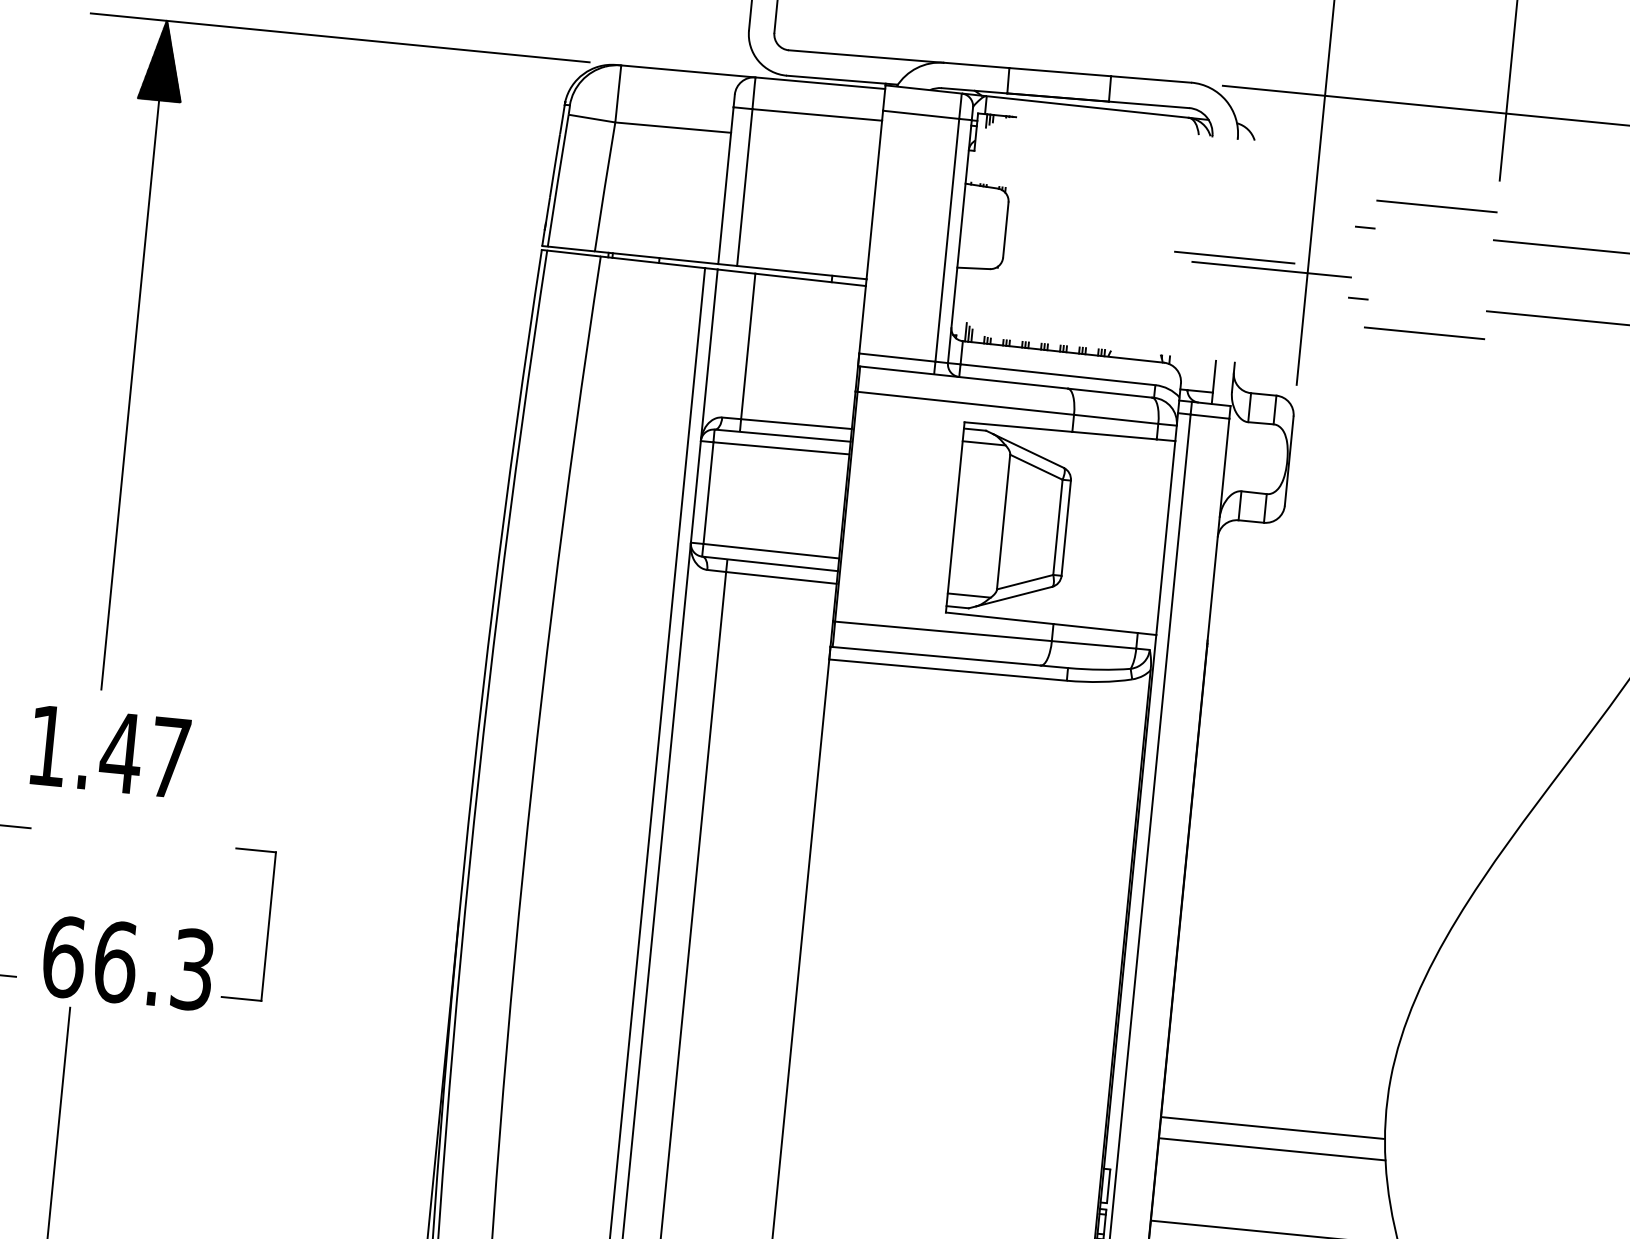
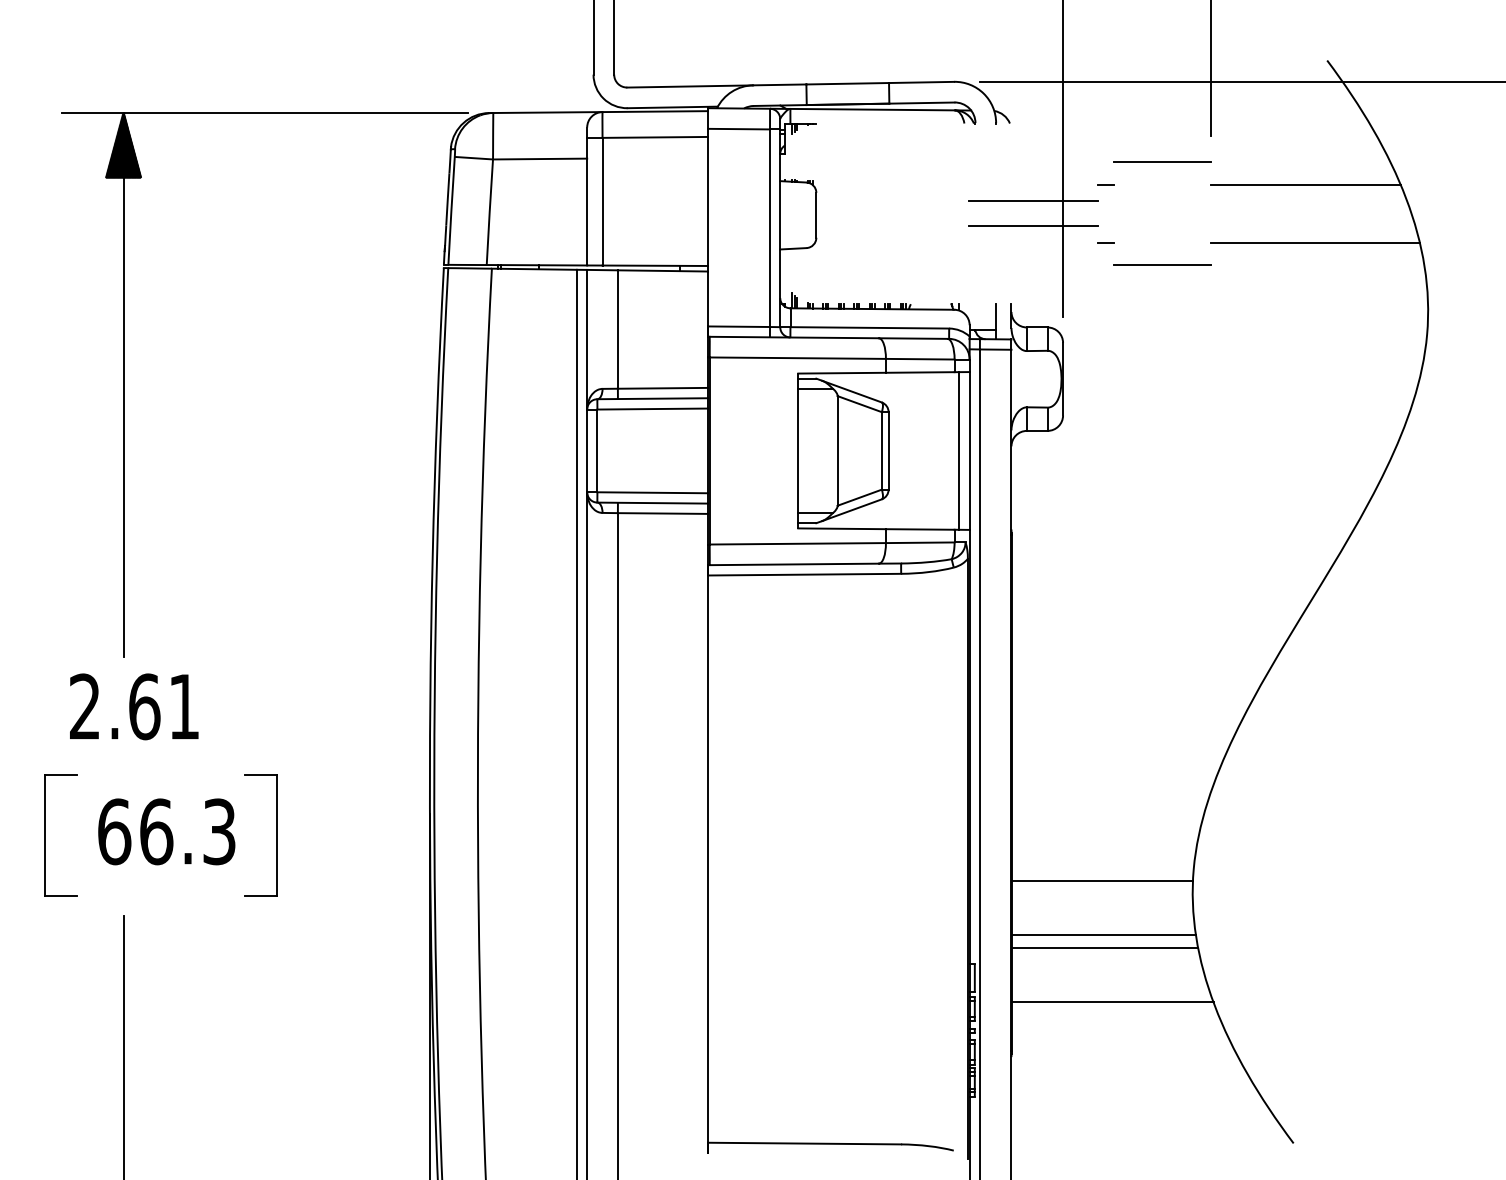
line: (1274, 239) -> (1033, 201), added
line: (1235, 256) -> (1003, 218), removed
line: (1153, 536) -> (959, 450), added
text: (108, 751) -> (134, 706), 1.47 -> 2.61
text: (127, 962) -> (166, 831), moved
line: (1271, 1128) -> (1101, 881), moved
line: (1271, 1165) -> (1104, 948), added

